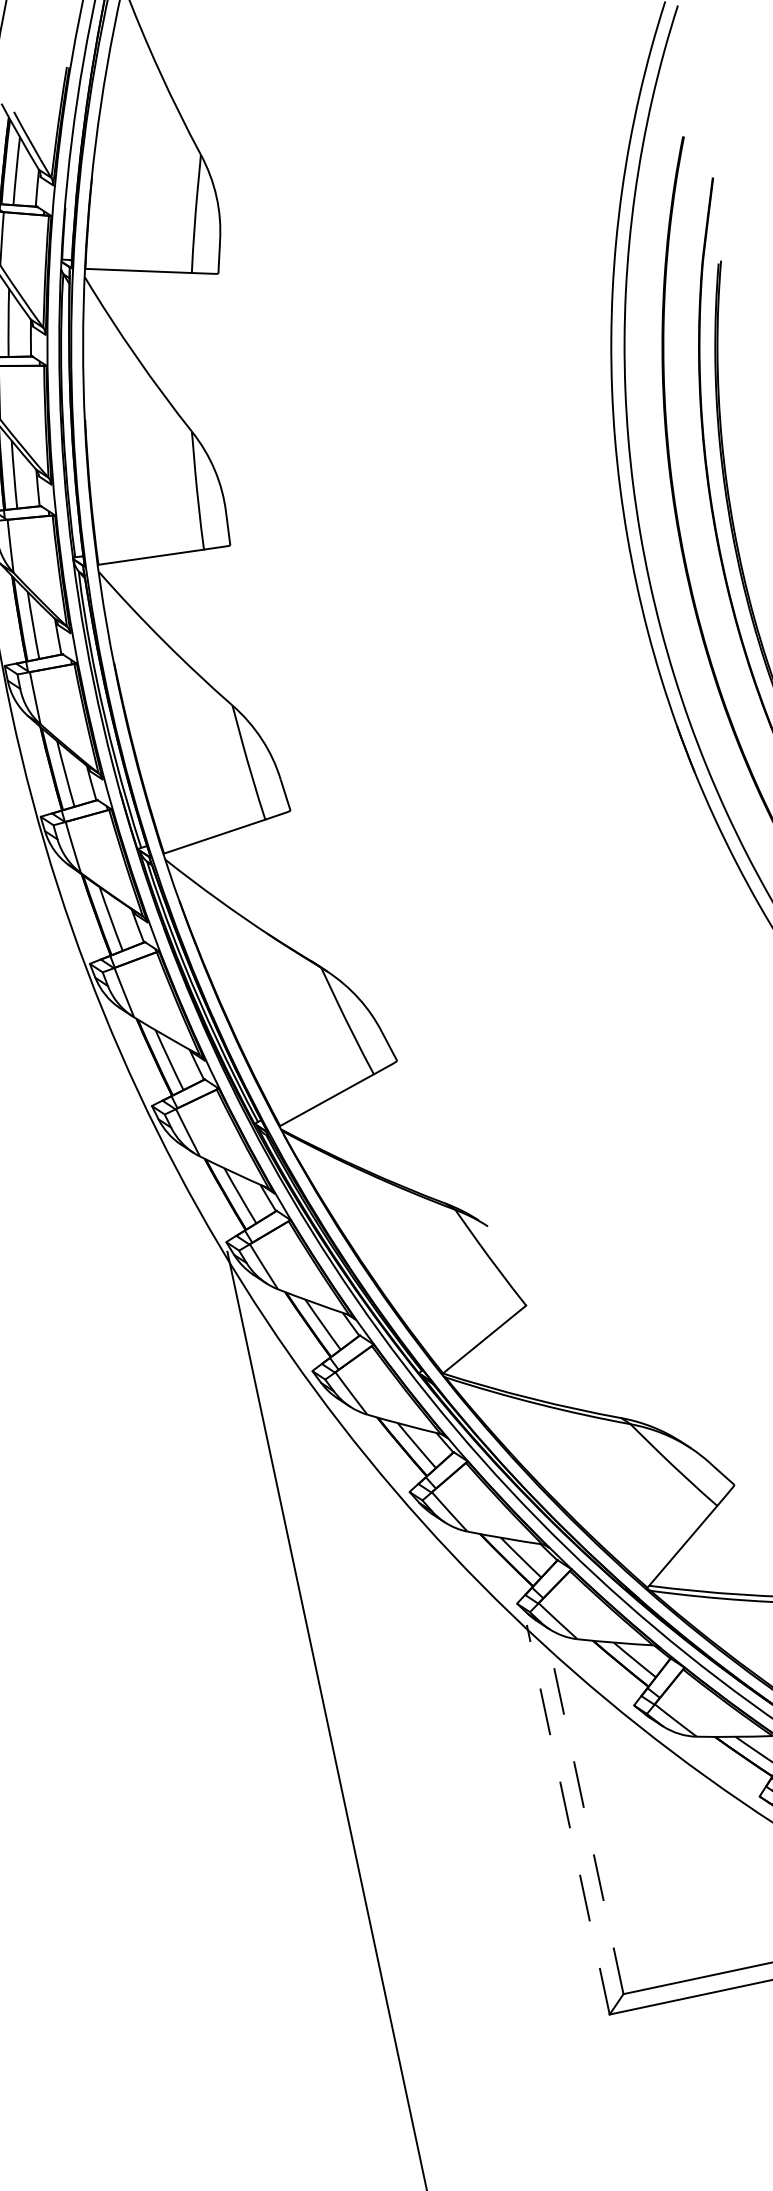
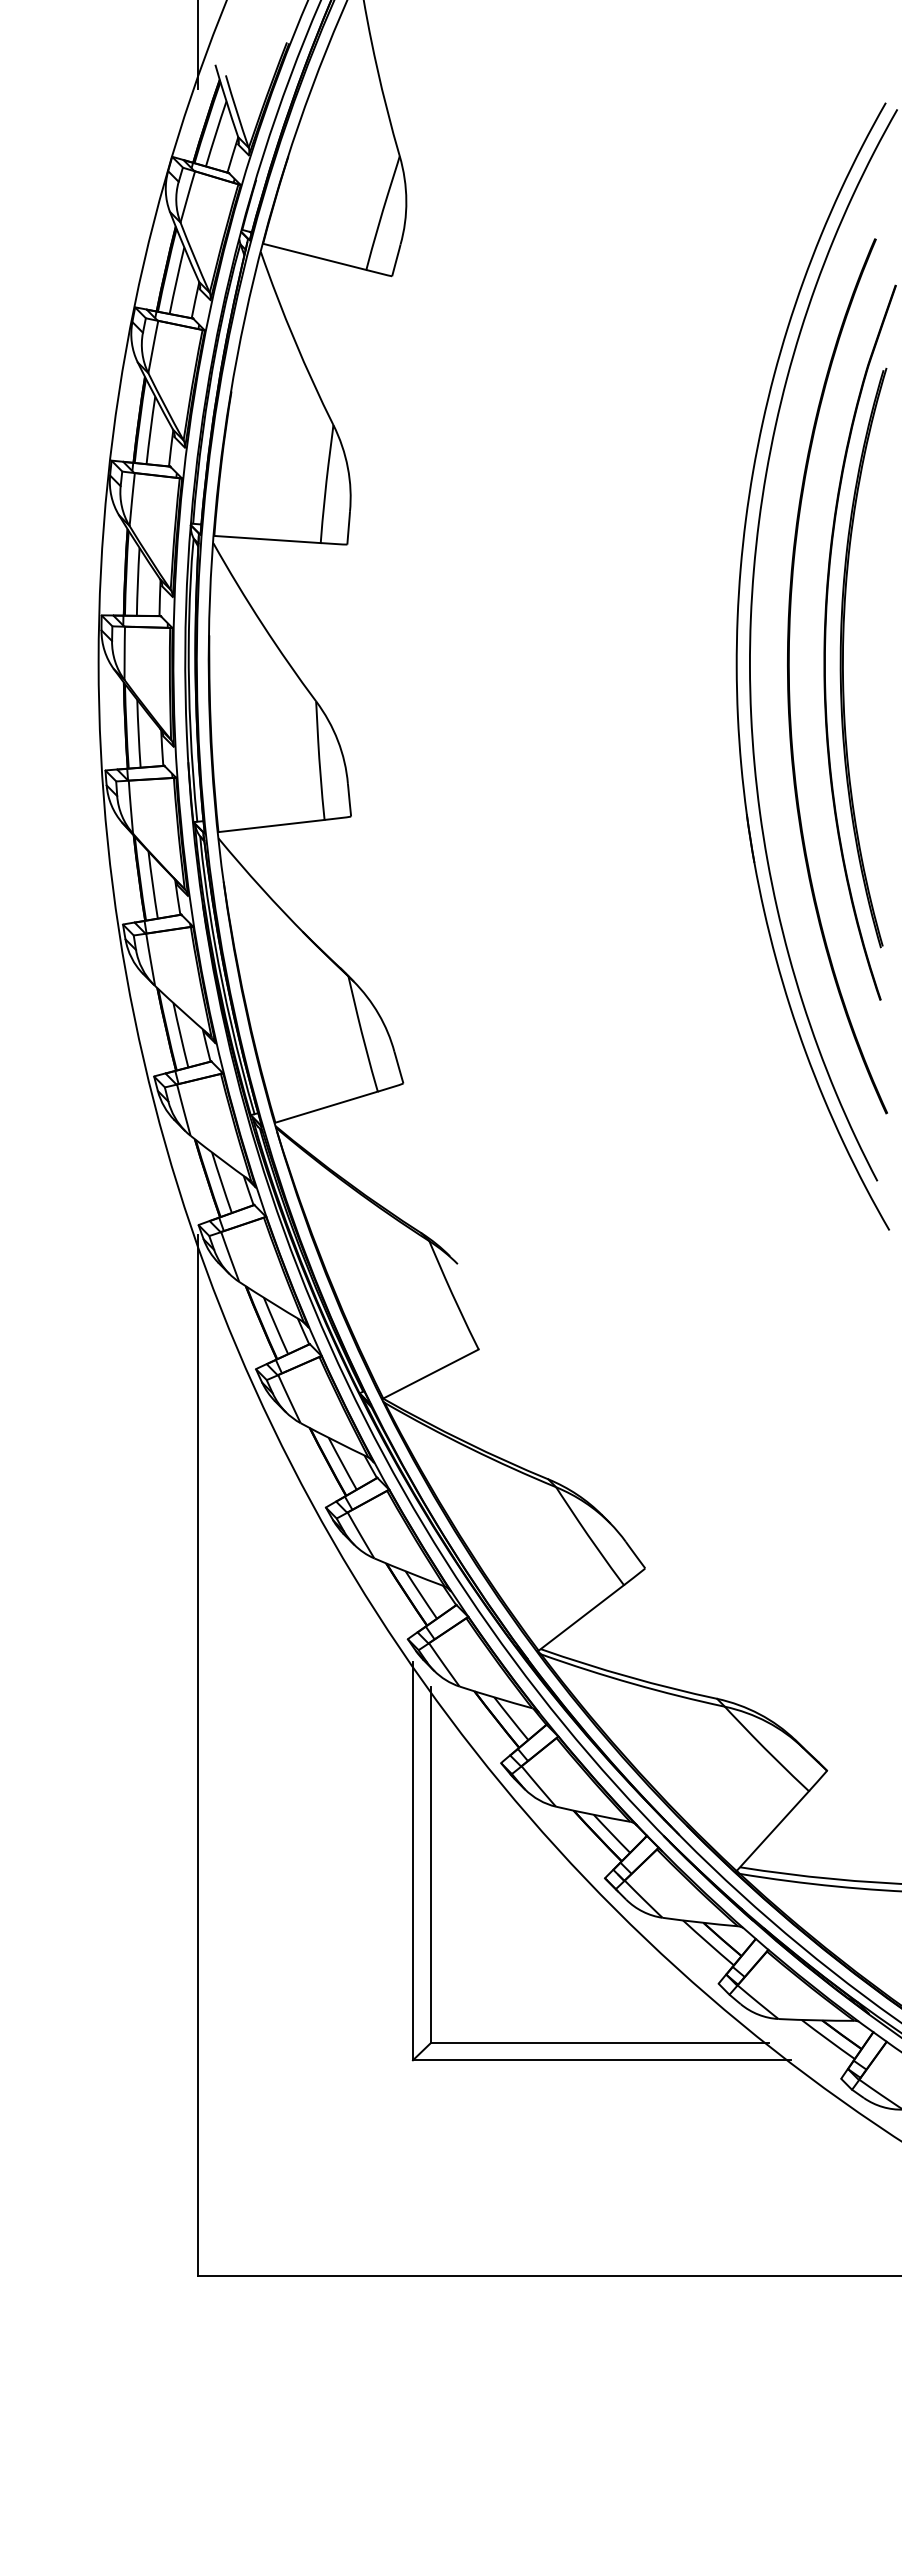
line: (567, 1819) -> (412, 1860), dashed -> solid
line: (586, 1820) -> (430, 1865), dashed -> solid

